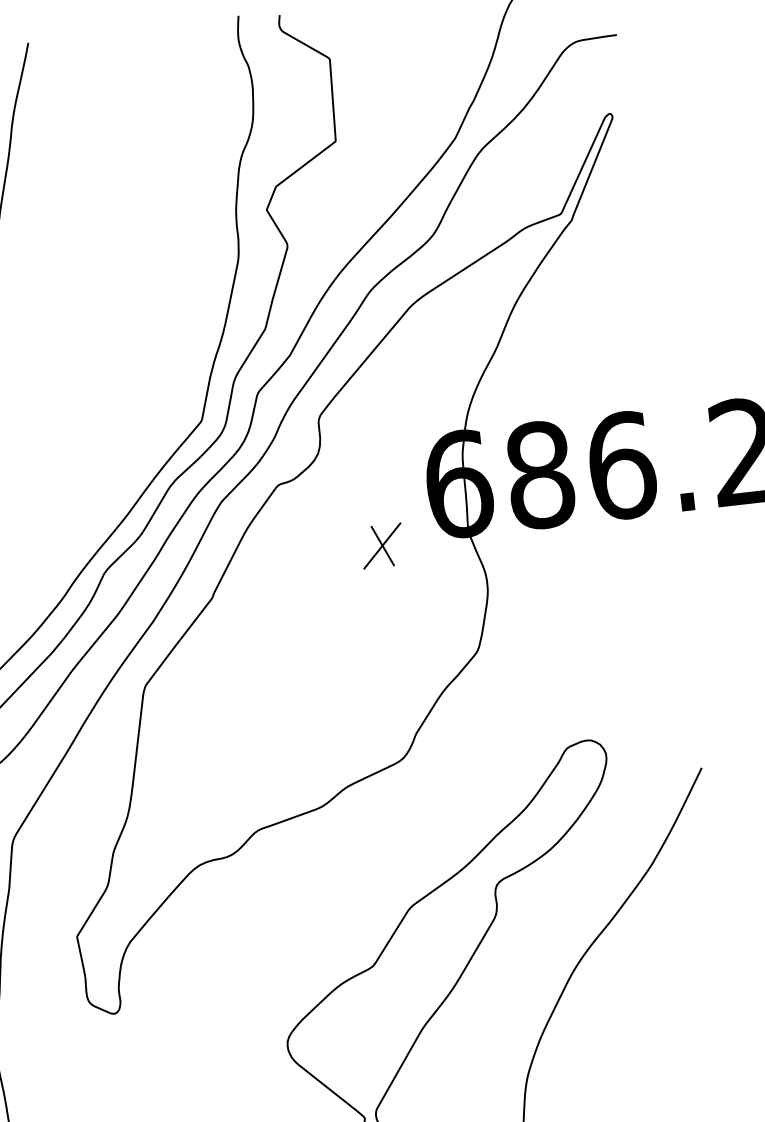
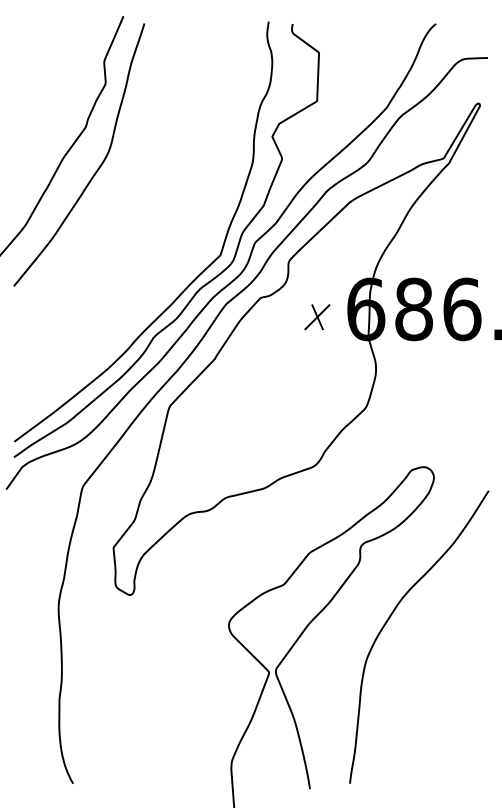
part: (382, 546) -> (317, 317), moved

